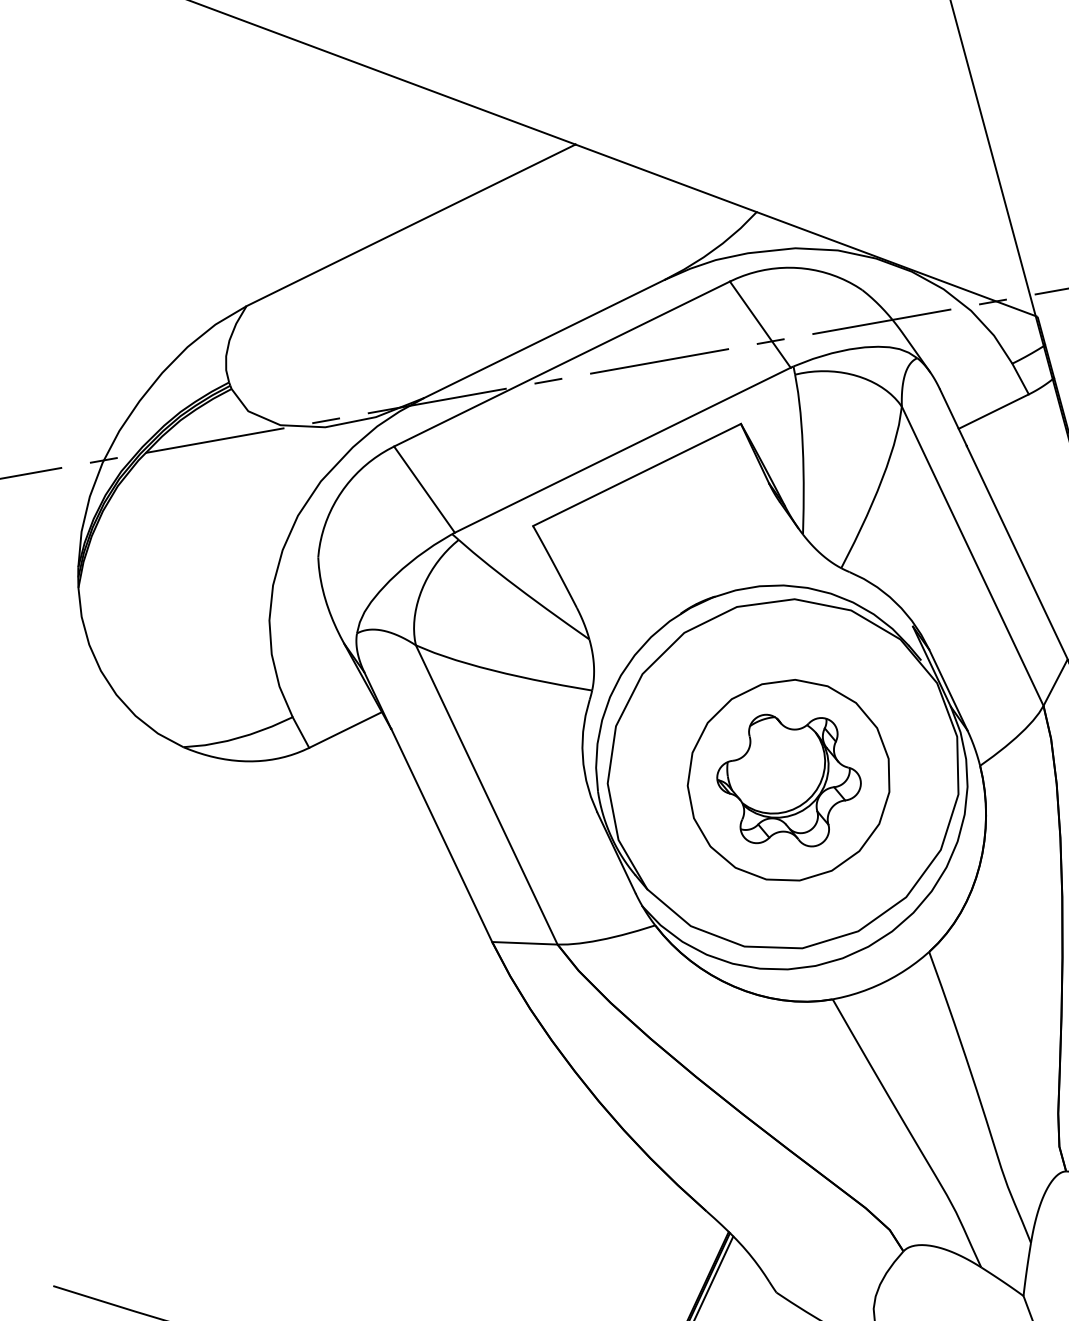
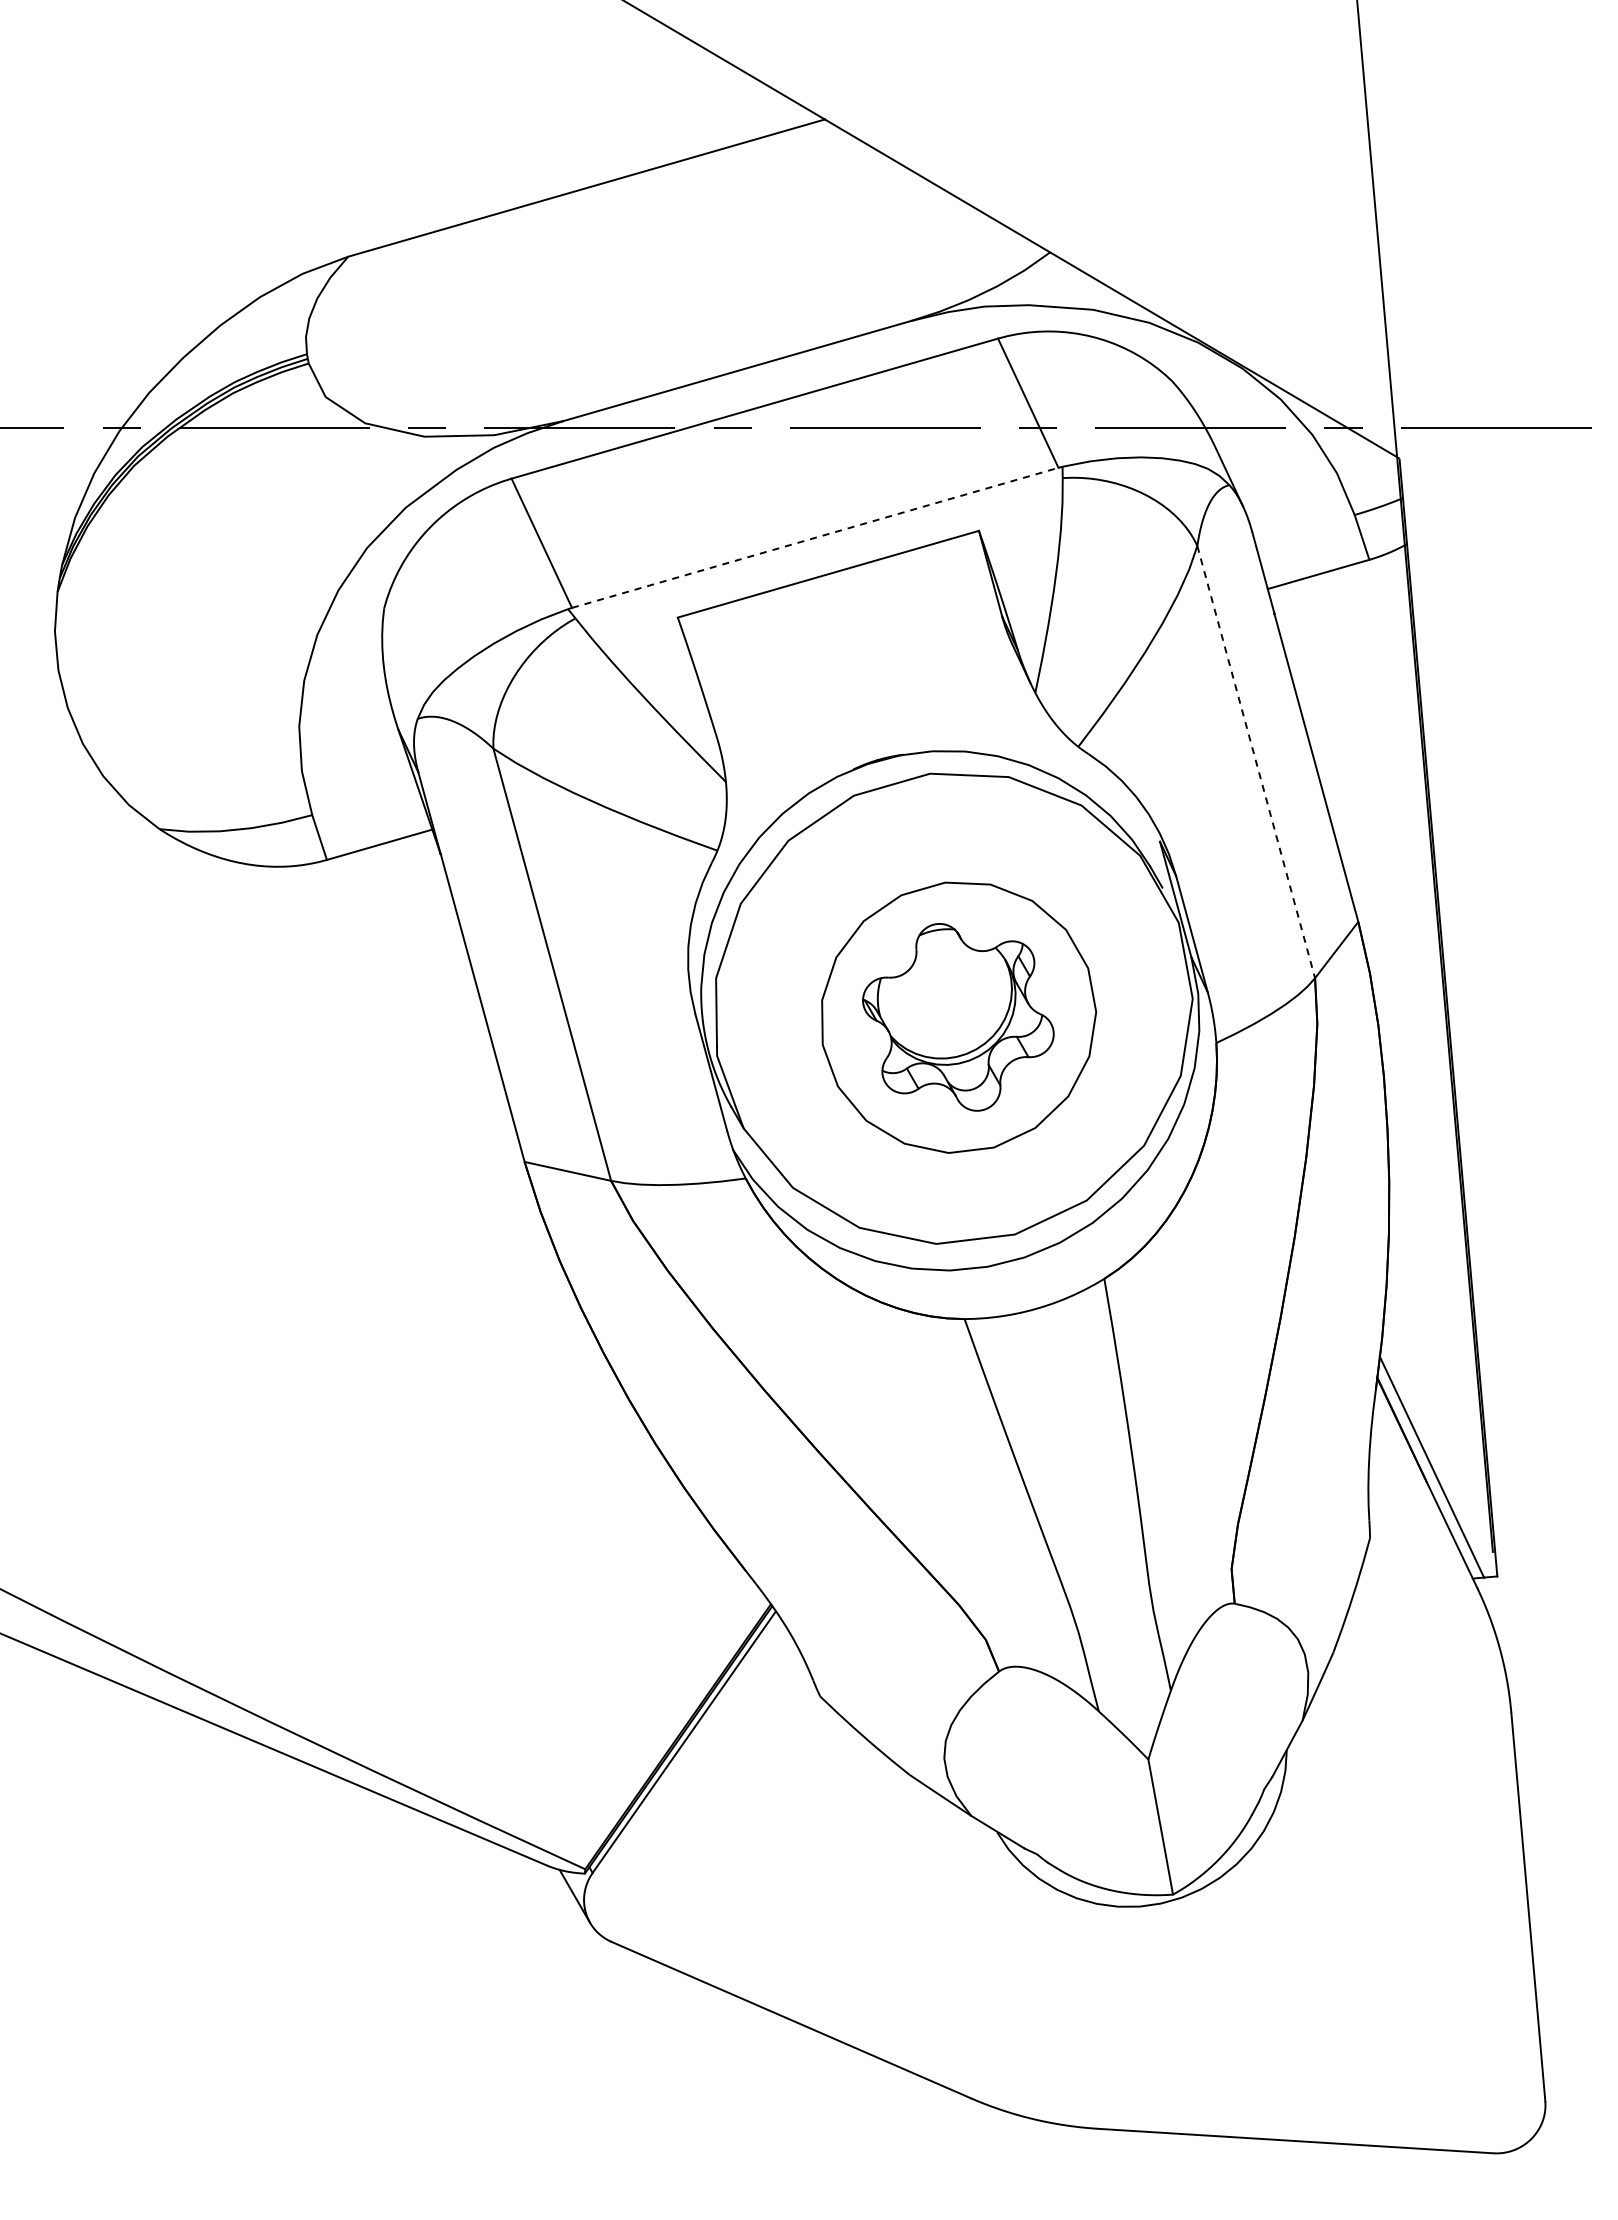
line: (622, 449) -> (815, 537), solid -> dashed
line: (972, 556) -> (1256, 762), solid -> dashed

